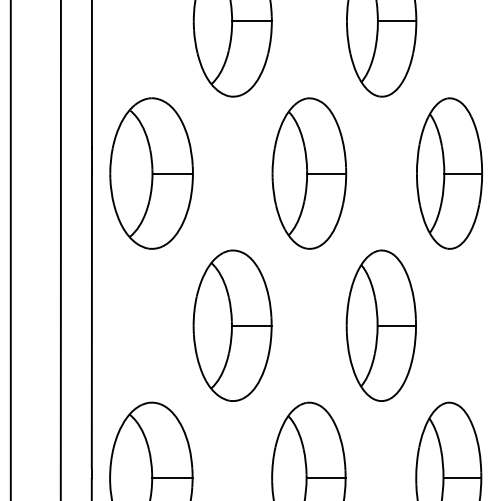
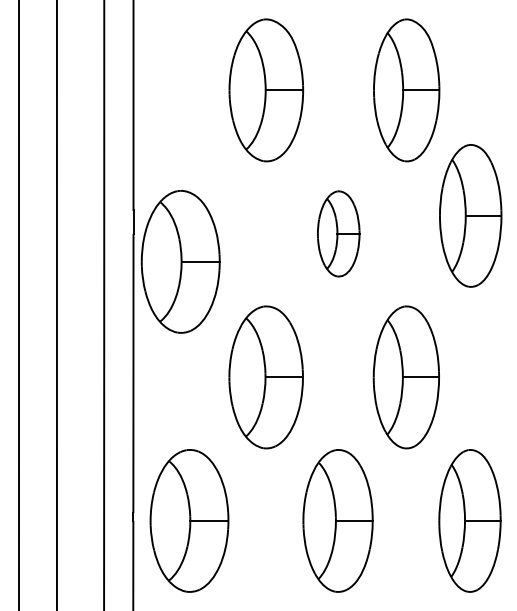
part: (151, 173) -> (180, 261), moved
part: (309, 173) -> (338, 233), size x0.6
part: (449, 173) -> (470, 215), moved

